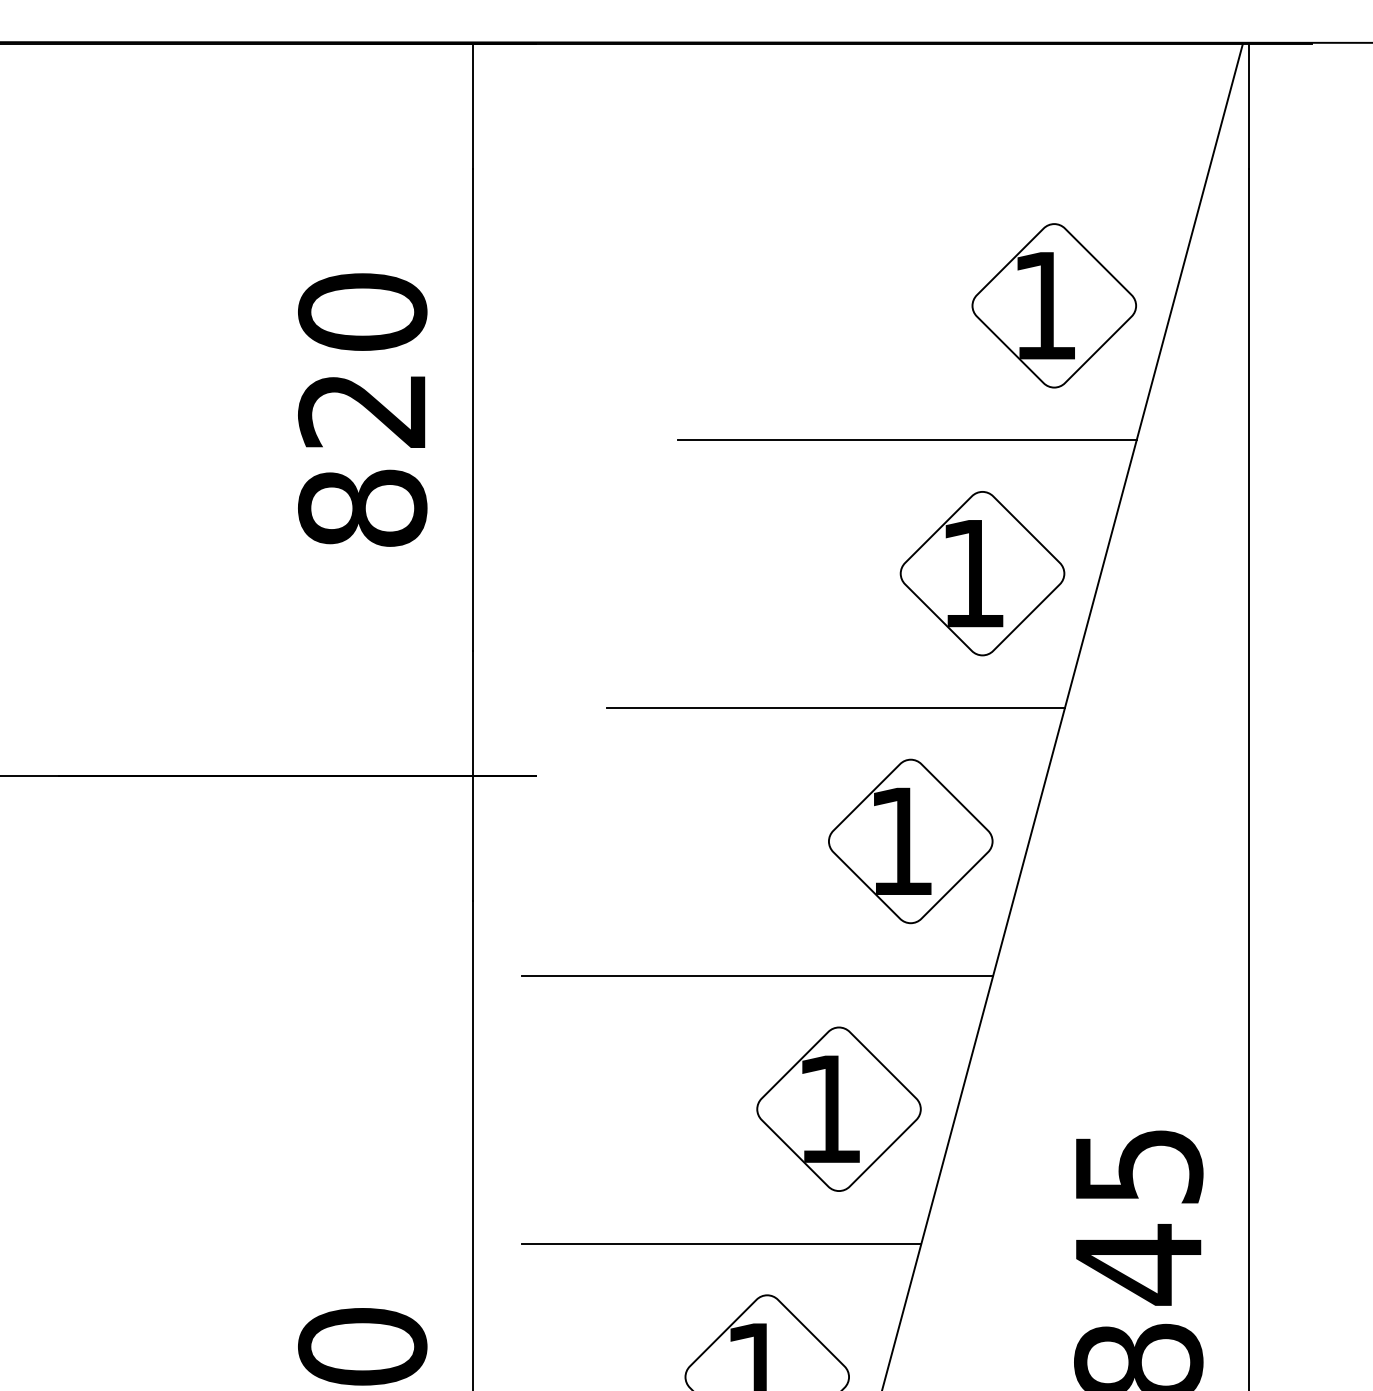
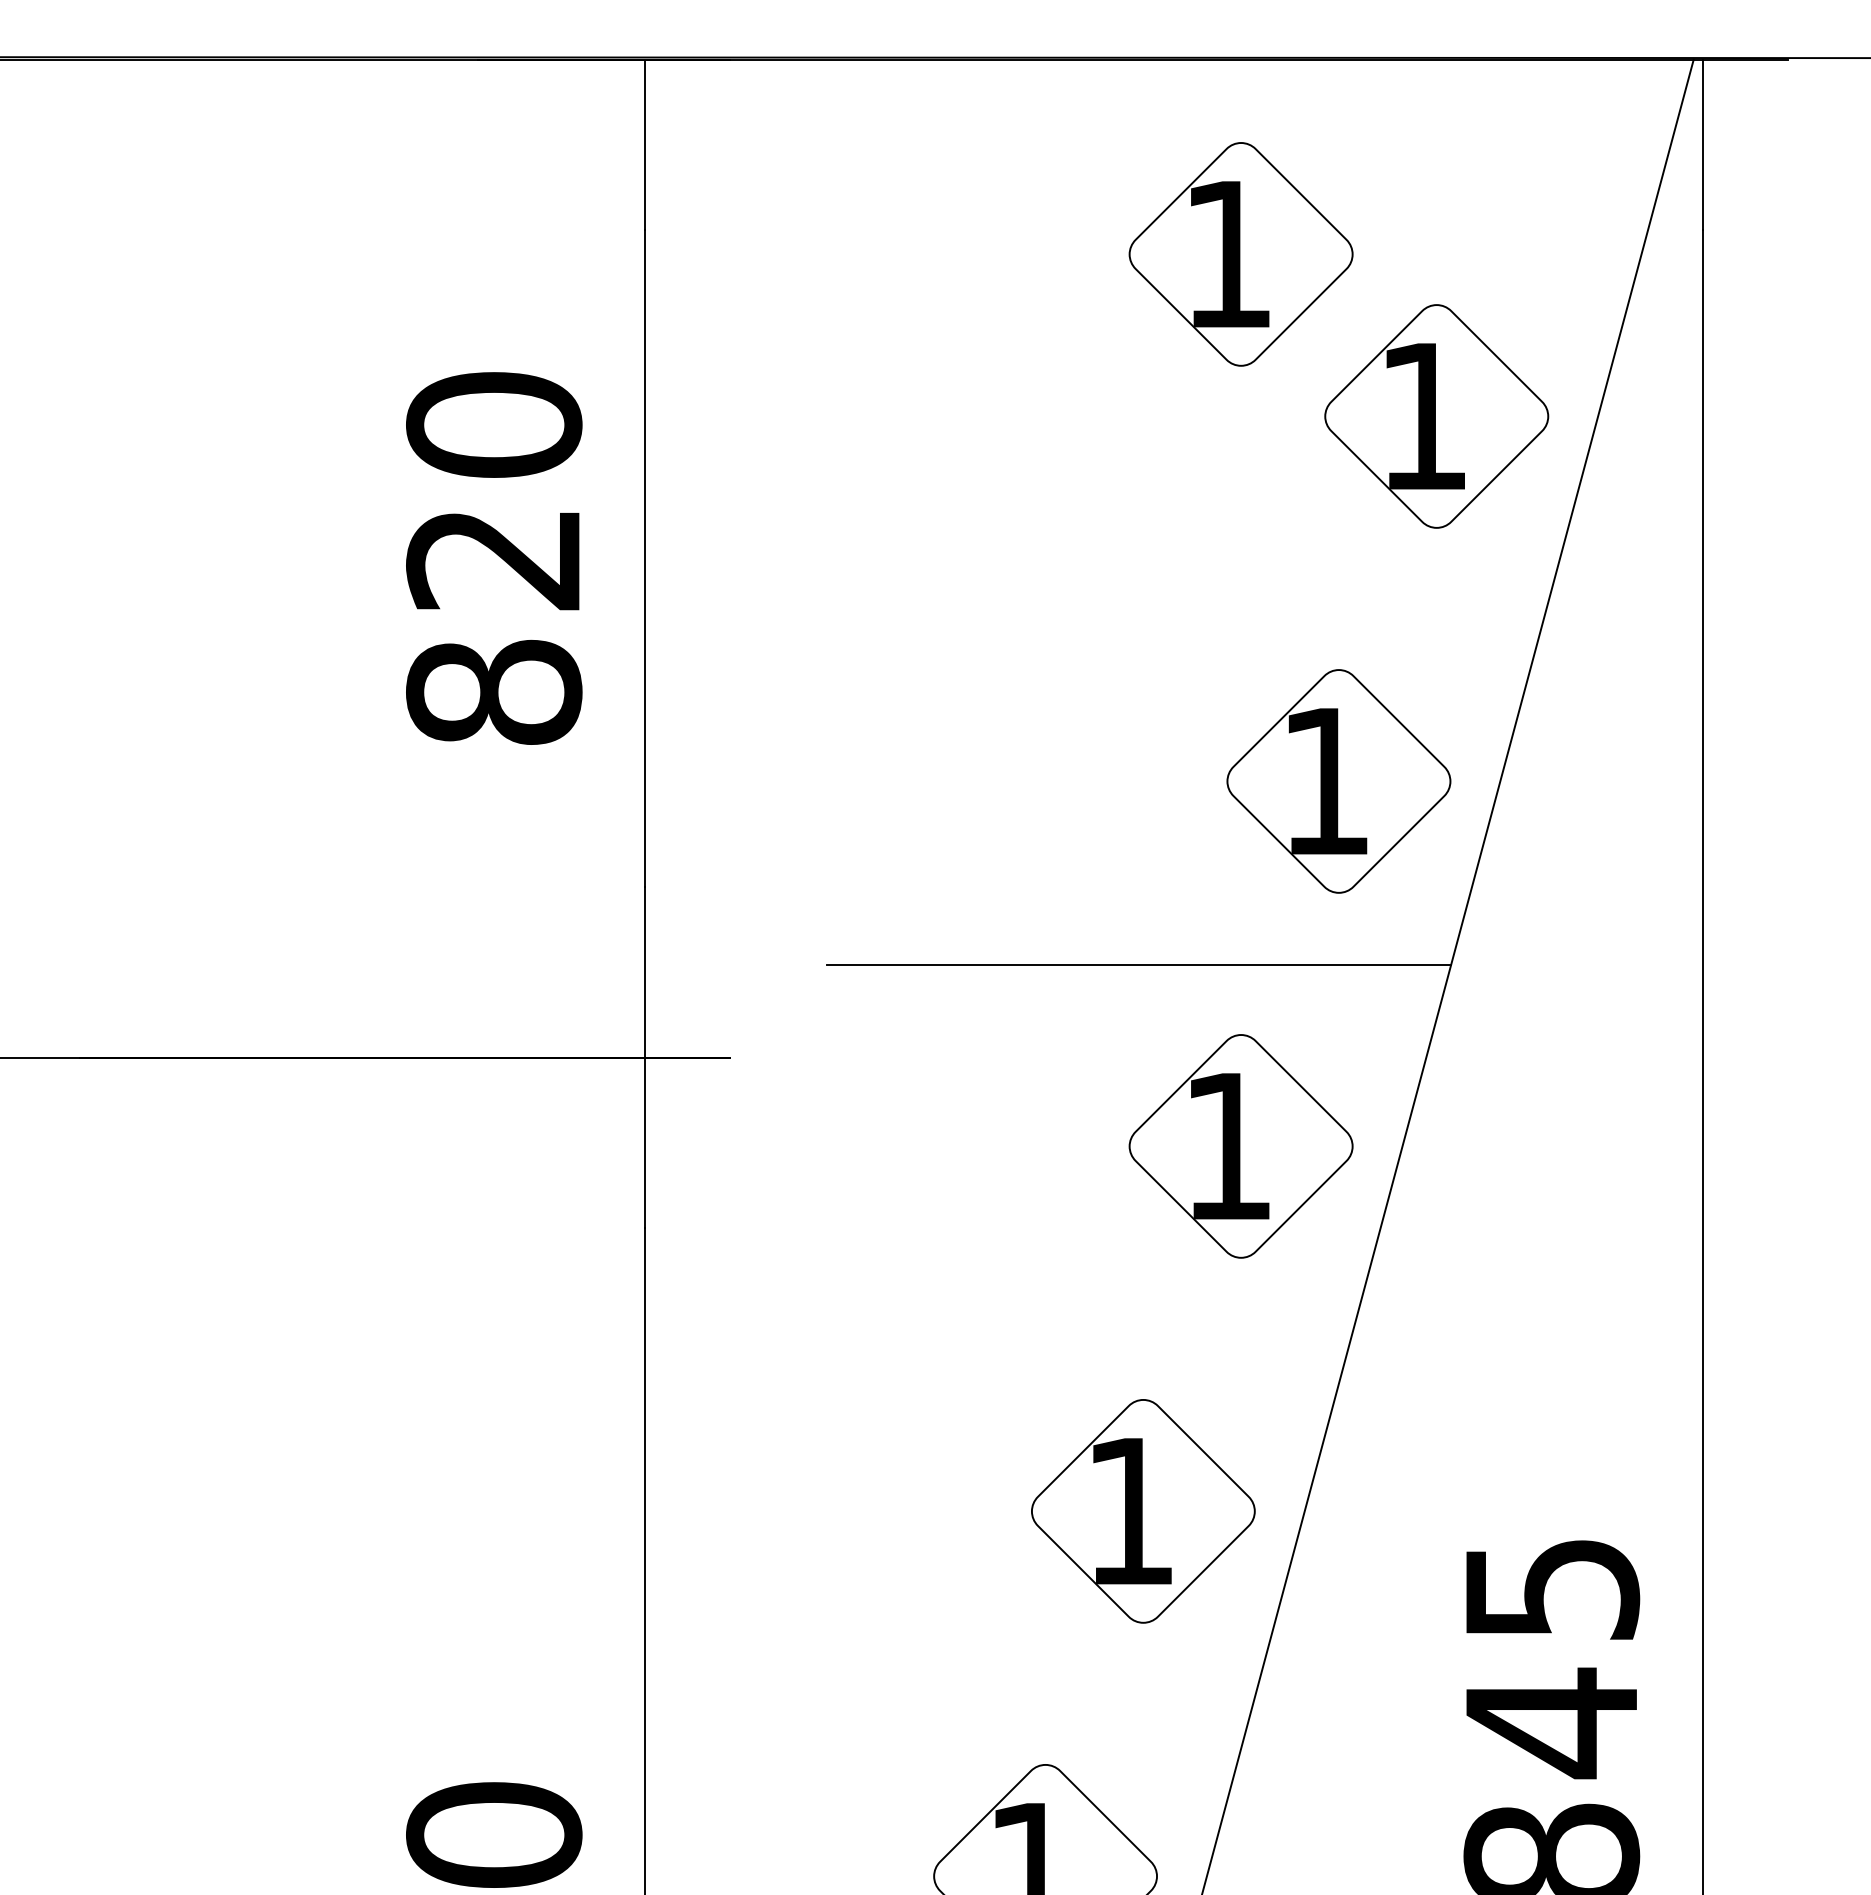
part: (910, 186) -> (1240, 254), added
line: (907, 440) -> (1236, 599), removed
line: (757, 975) -> (1032, 1329), removed
line: (721, 1243) -> (983, 1694), removed

